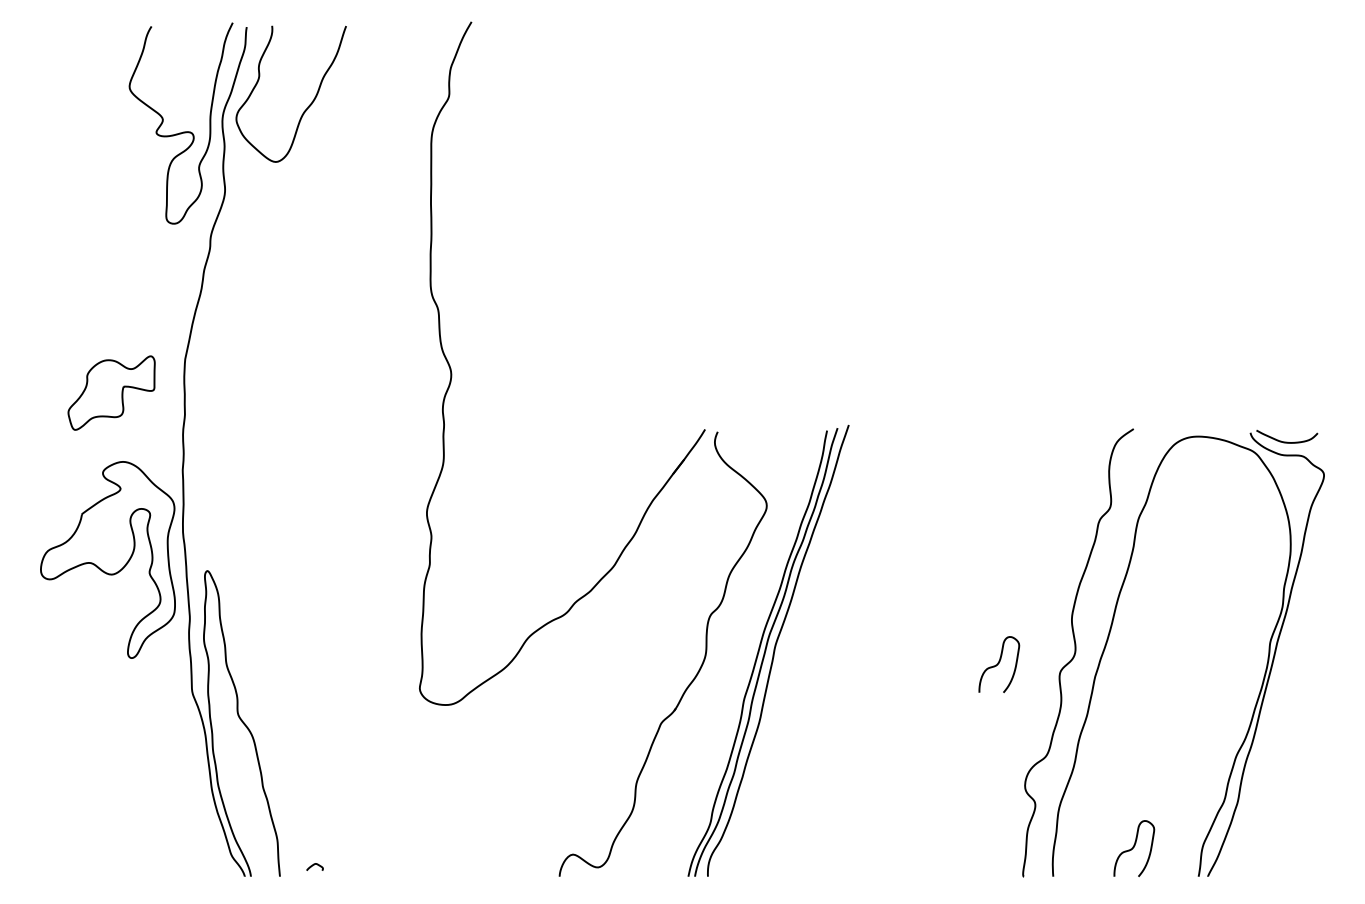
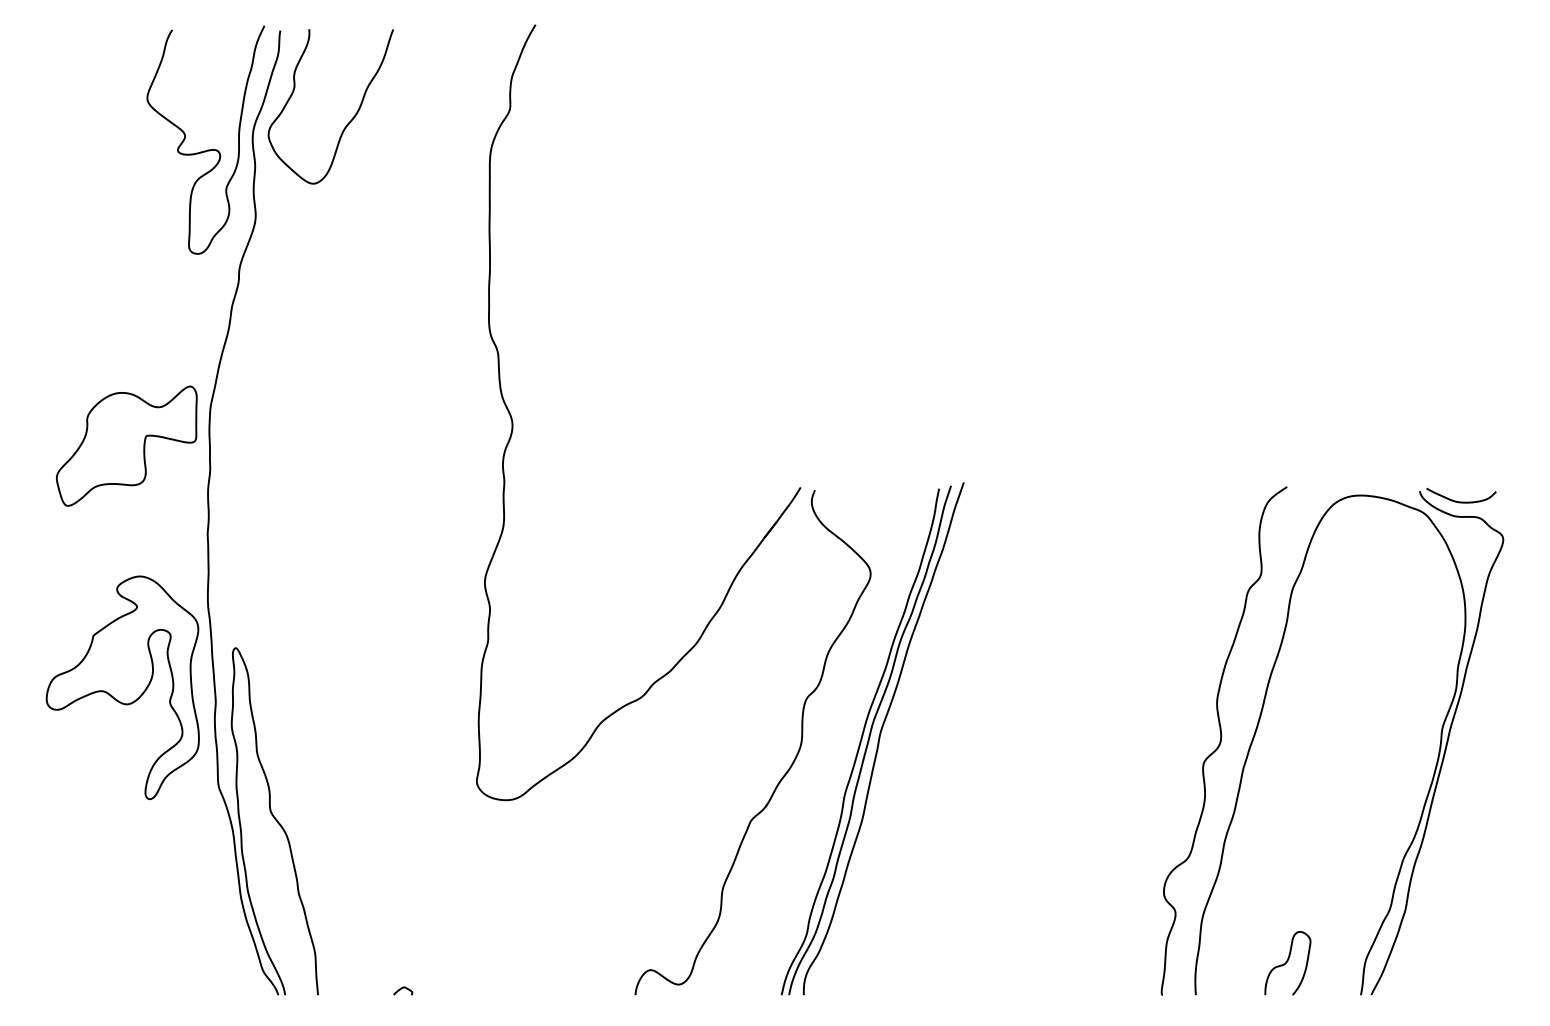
part: (111, 392) -> (126, 445), size x1.43
part: (107, 559) -> (122, 687), moved
curve: (999, 663) -> (1134, 753), removed
curve: (314, 865) -> (402, 989), moved

